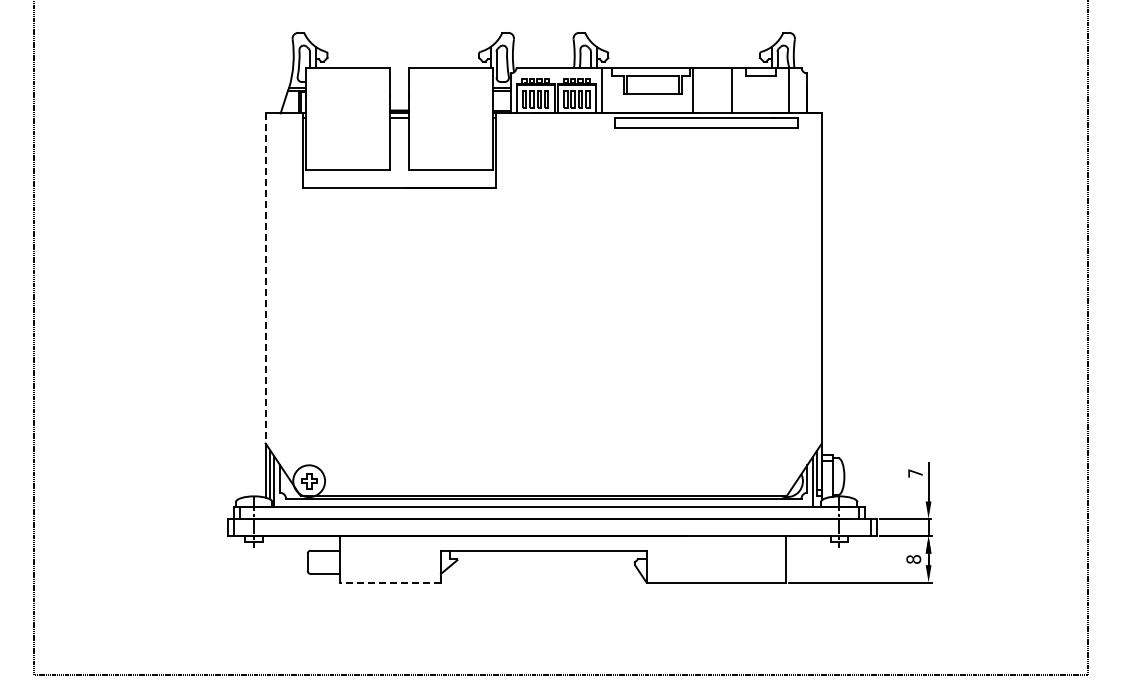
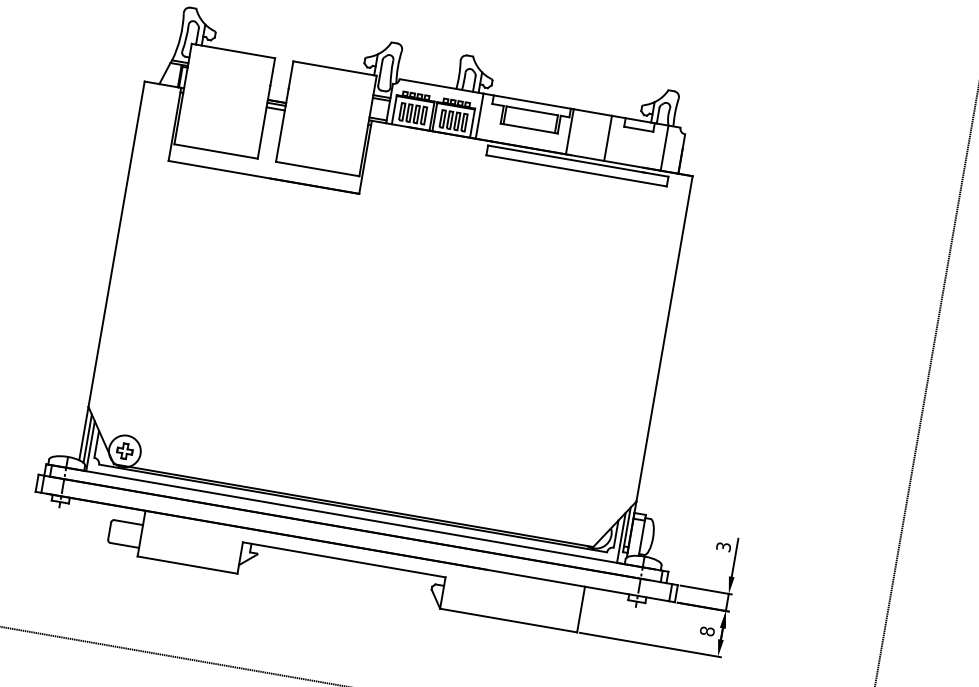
line: (265, 278) -> (116, 244), dashed -> solid
text: (915, 473) -> (723, 546), 7 -> 3
line: (390, 582) -> (187, 565), dashed -> solid

